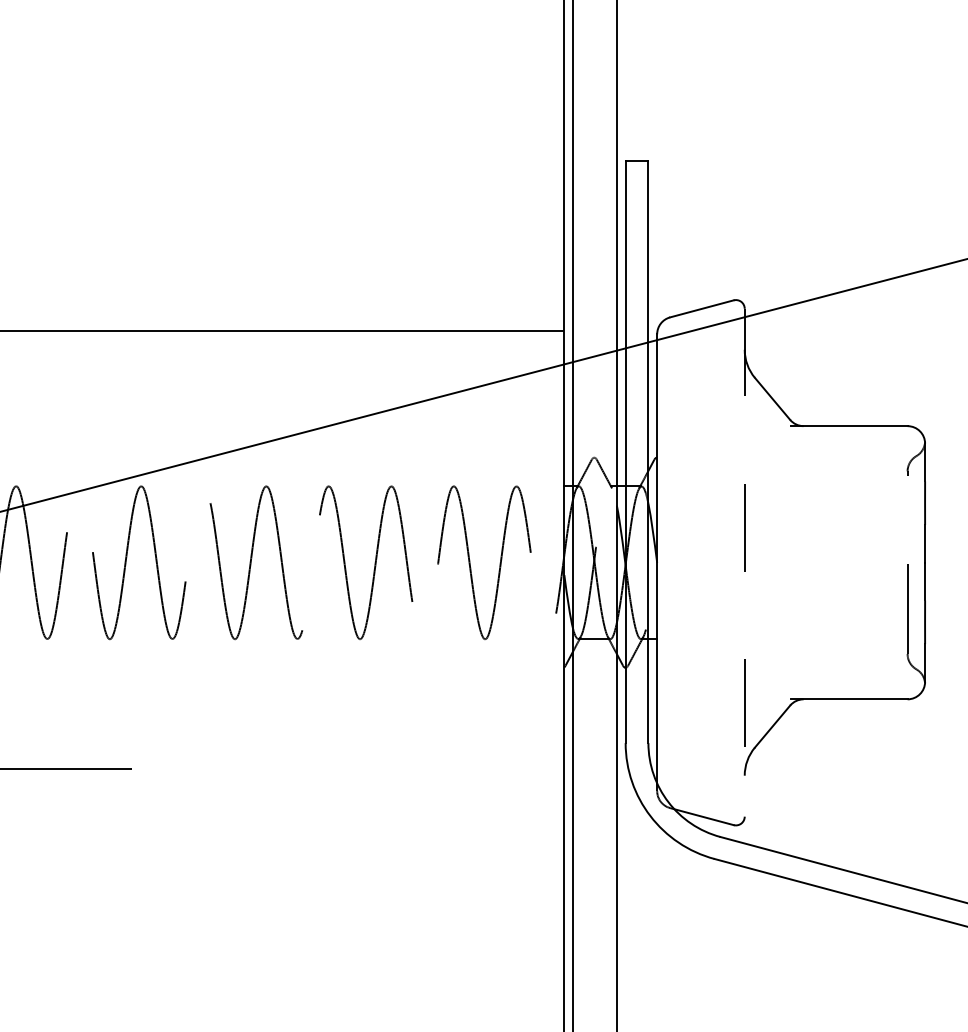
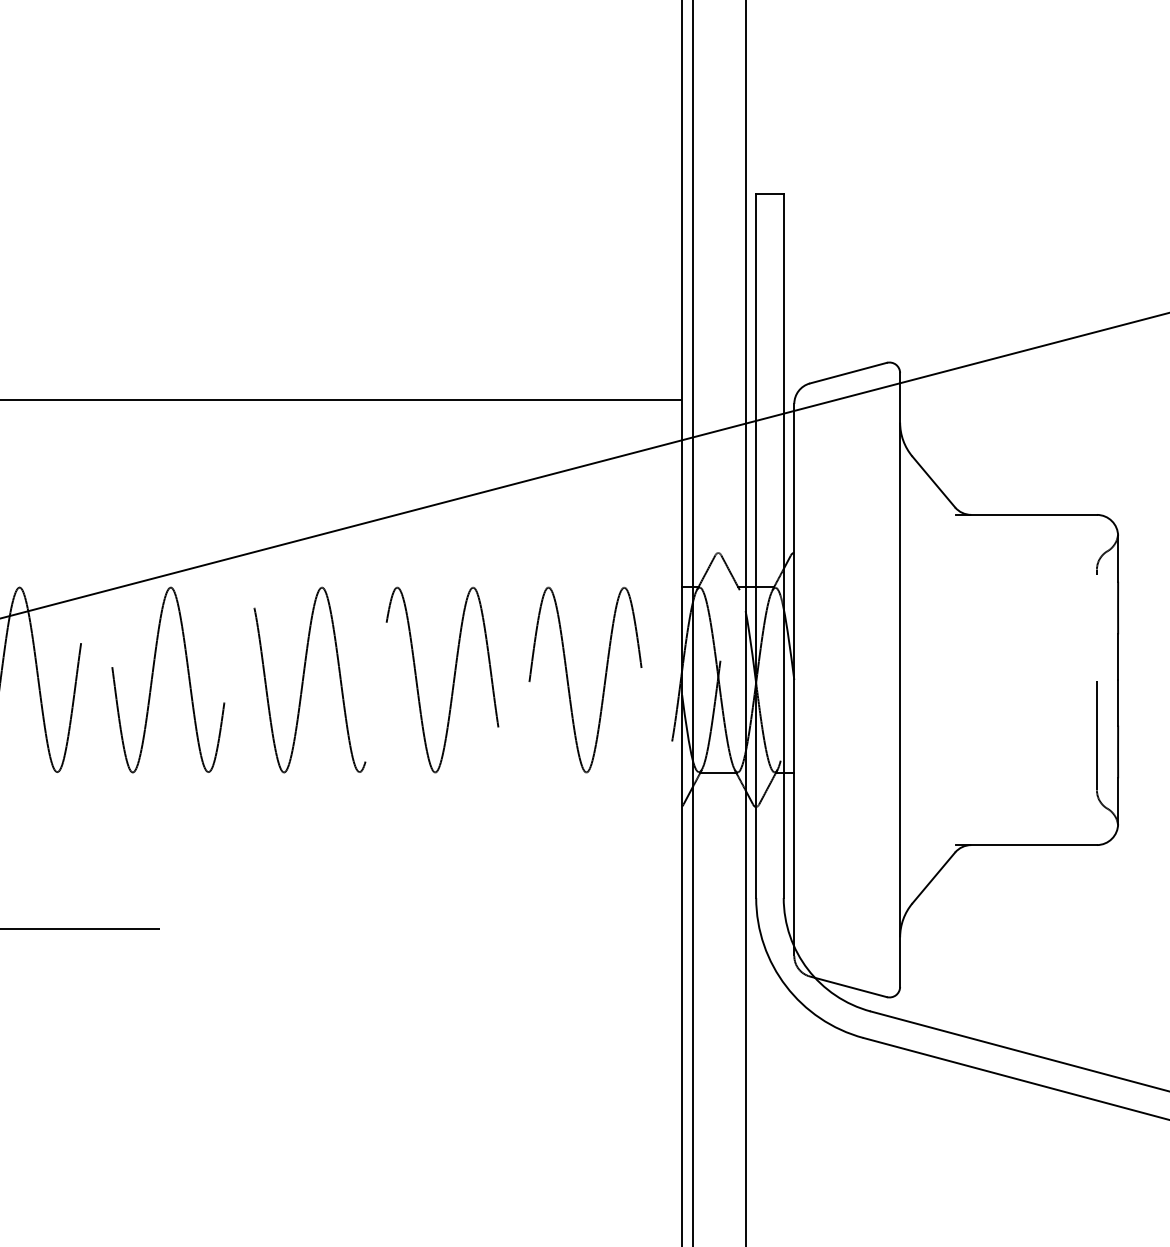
line: (745, 563) -> (900, 680), dashed -> solid

